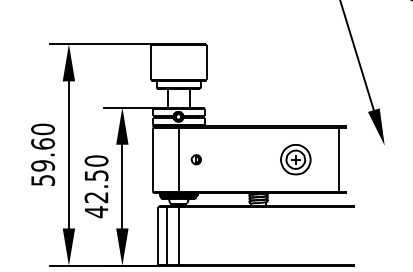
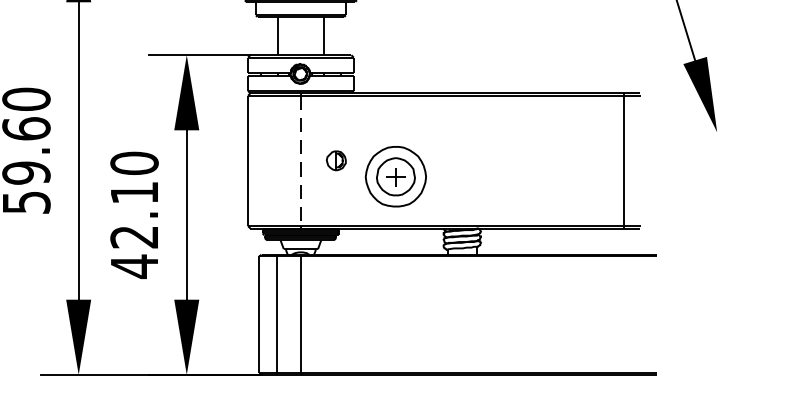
part: (295, 159) -> (395, 176), moved
line: (178, 160) -> (300, 162), solid -> dashed
text: (96, 175) -> (134, 192), 42.50 -> 42.10

